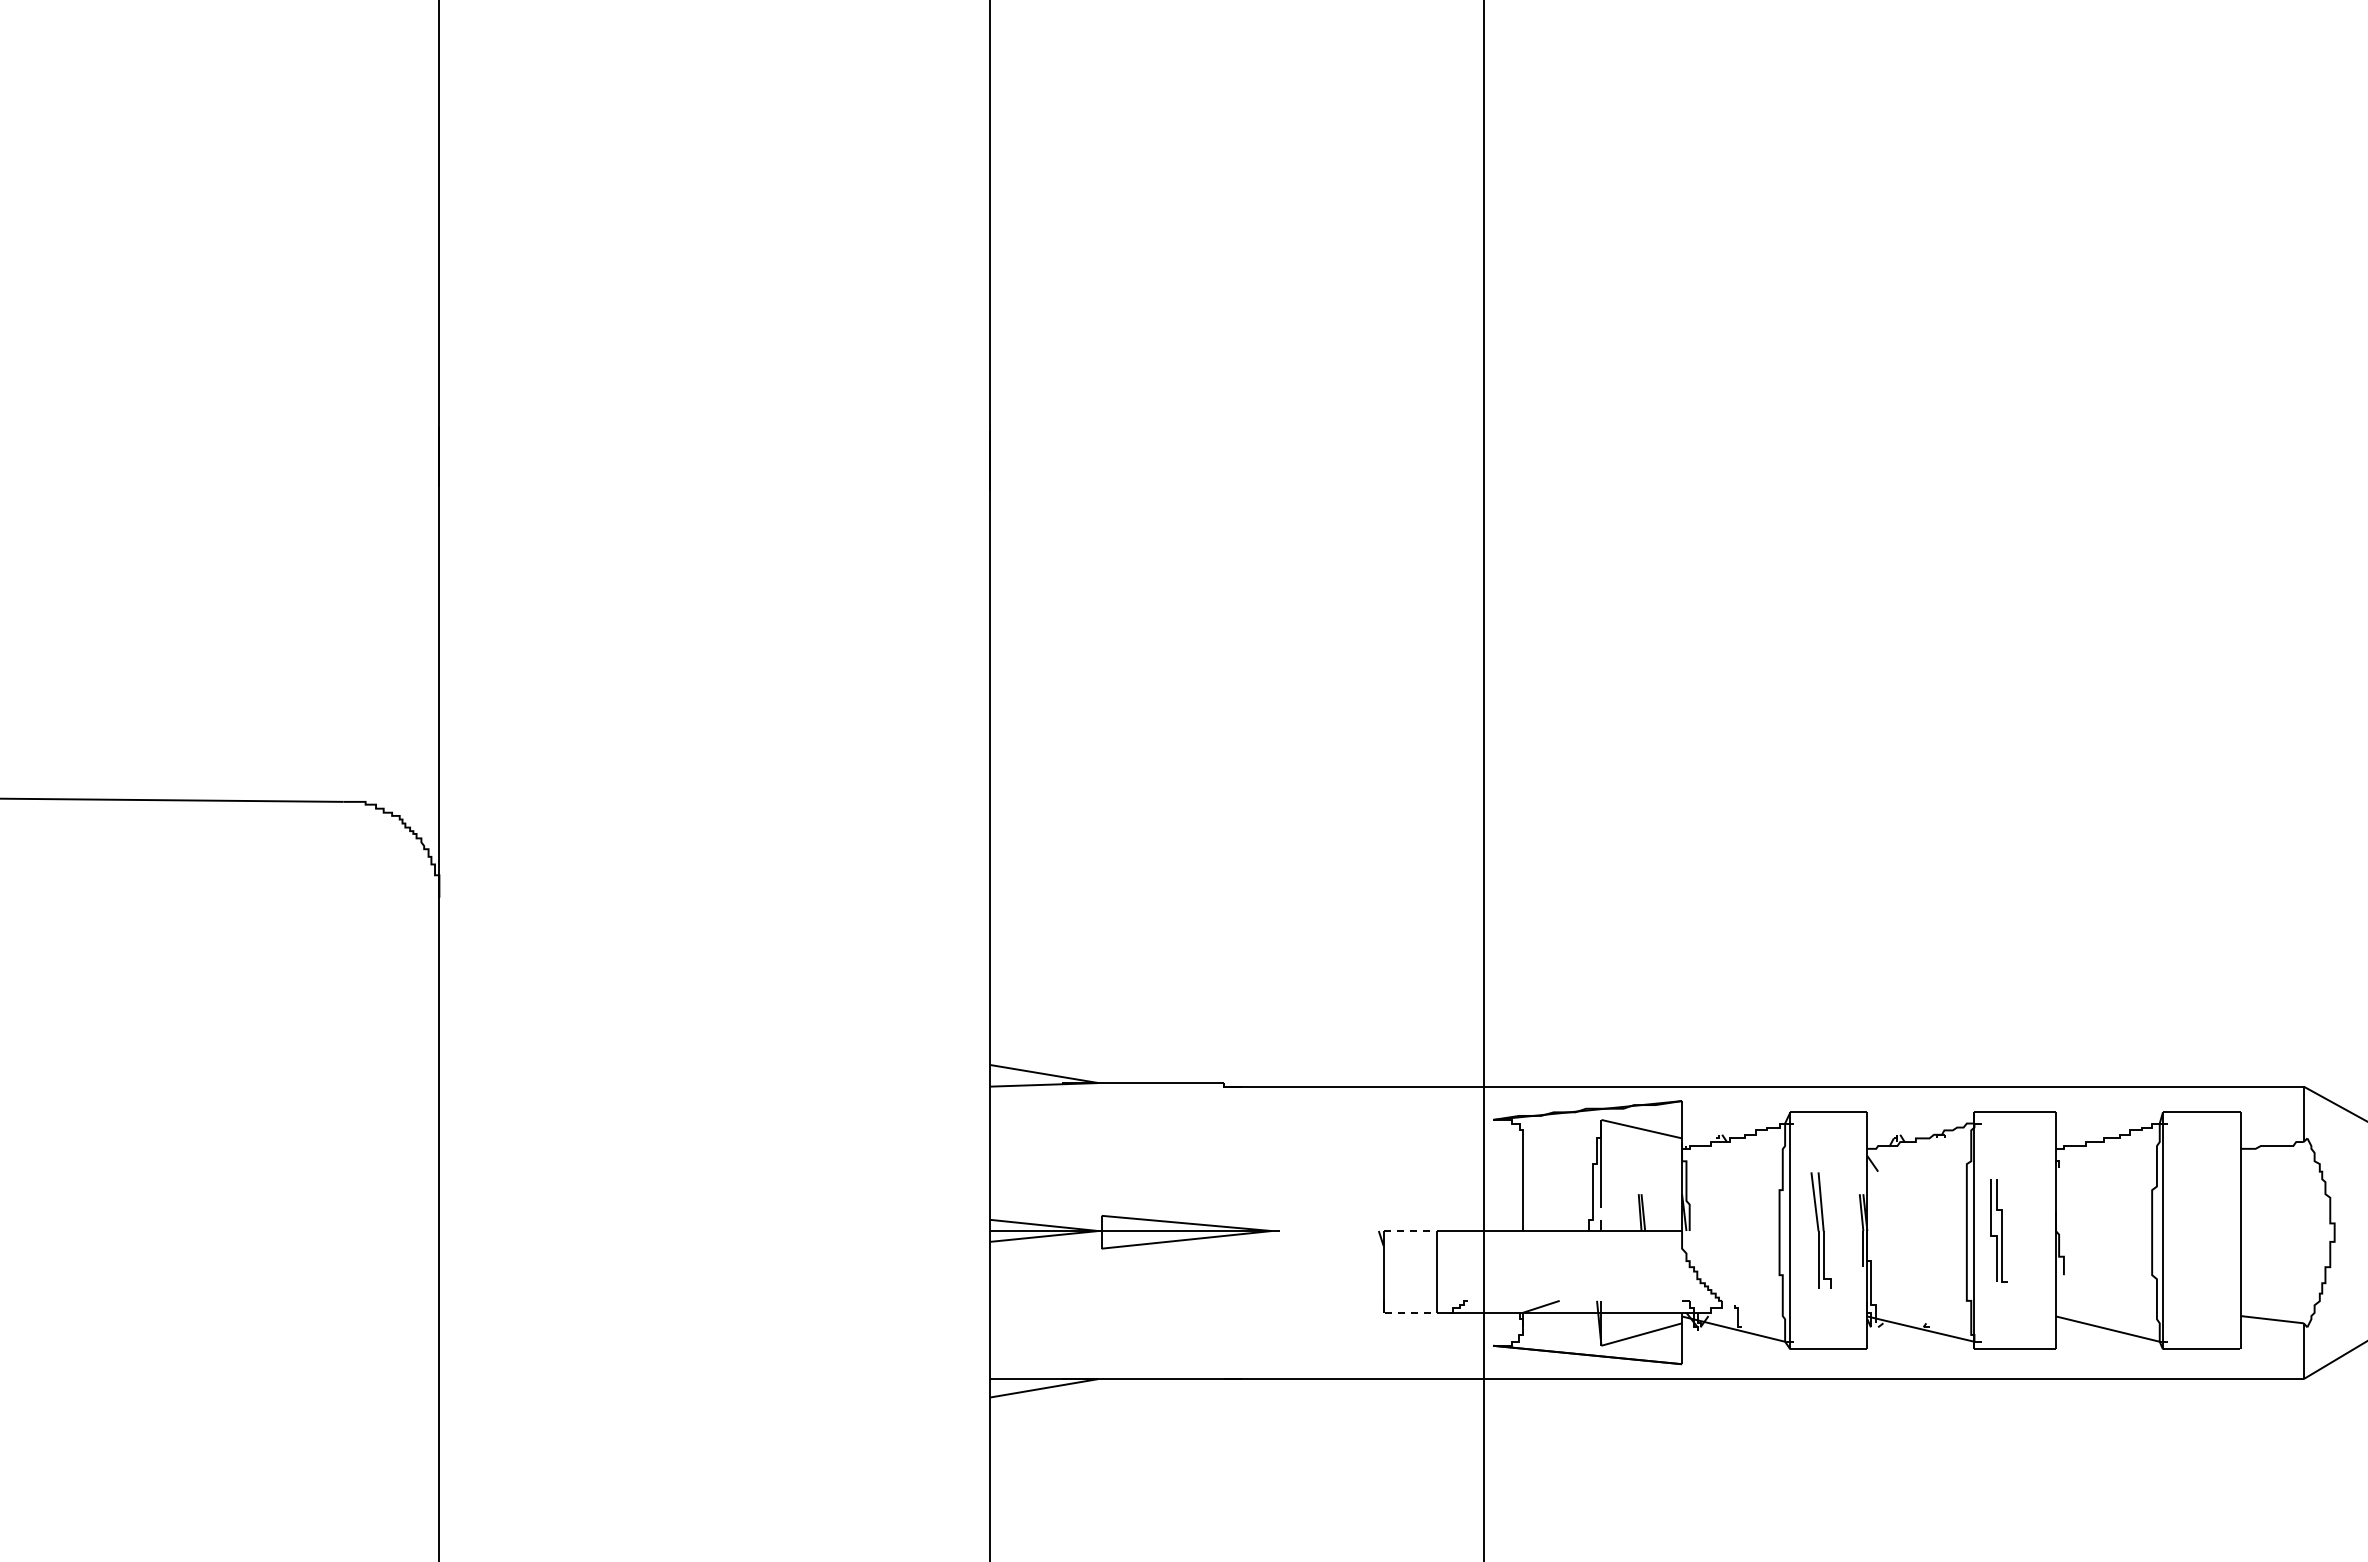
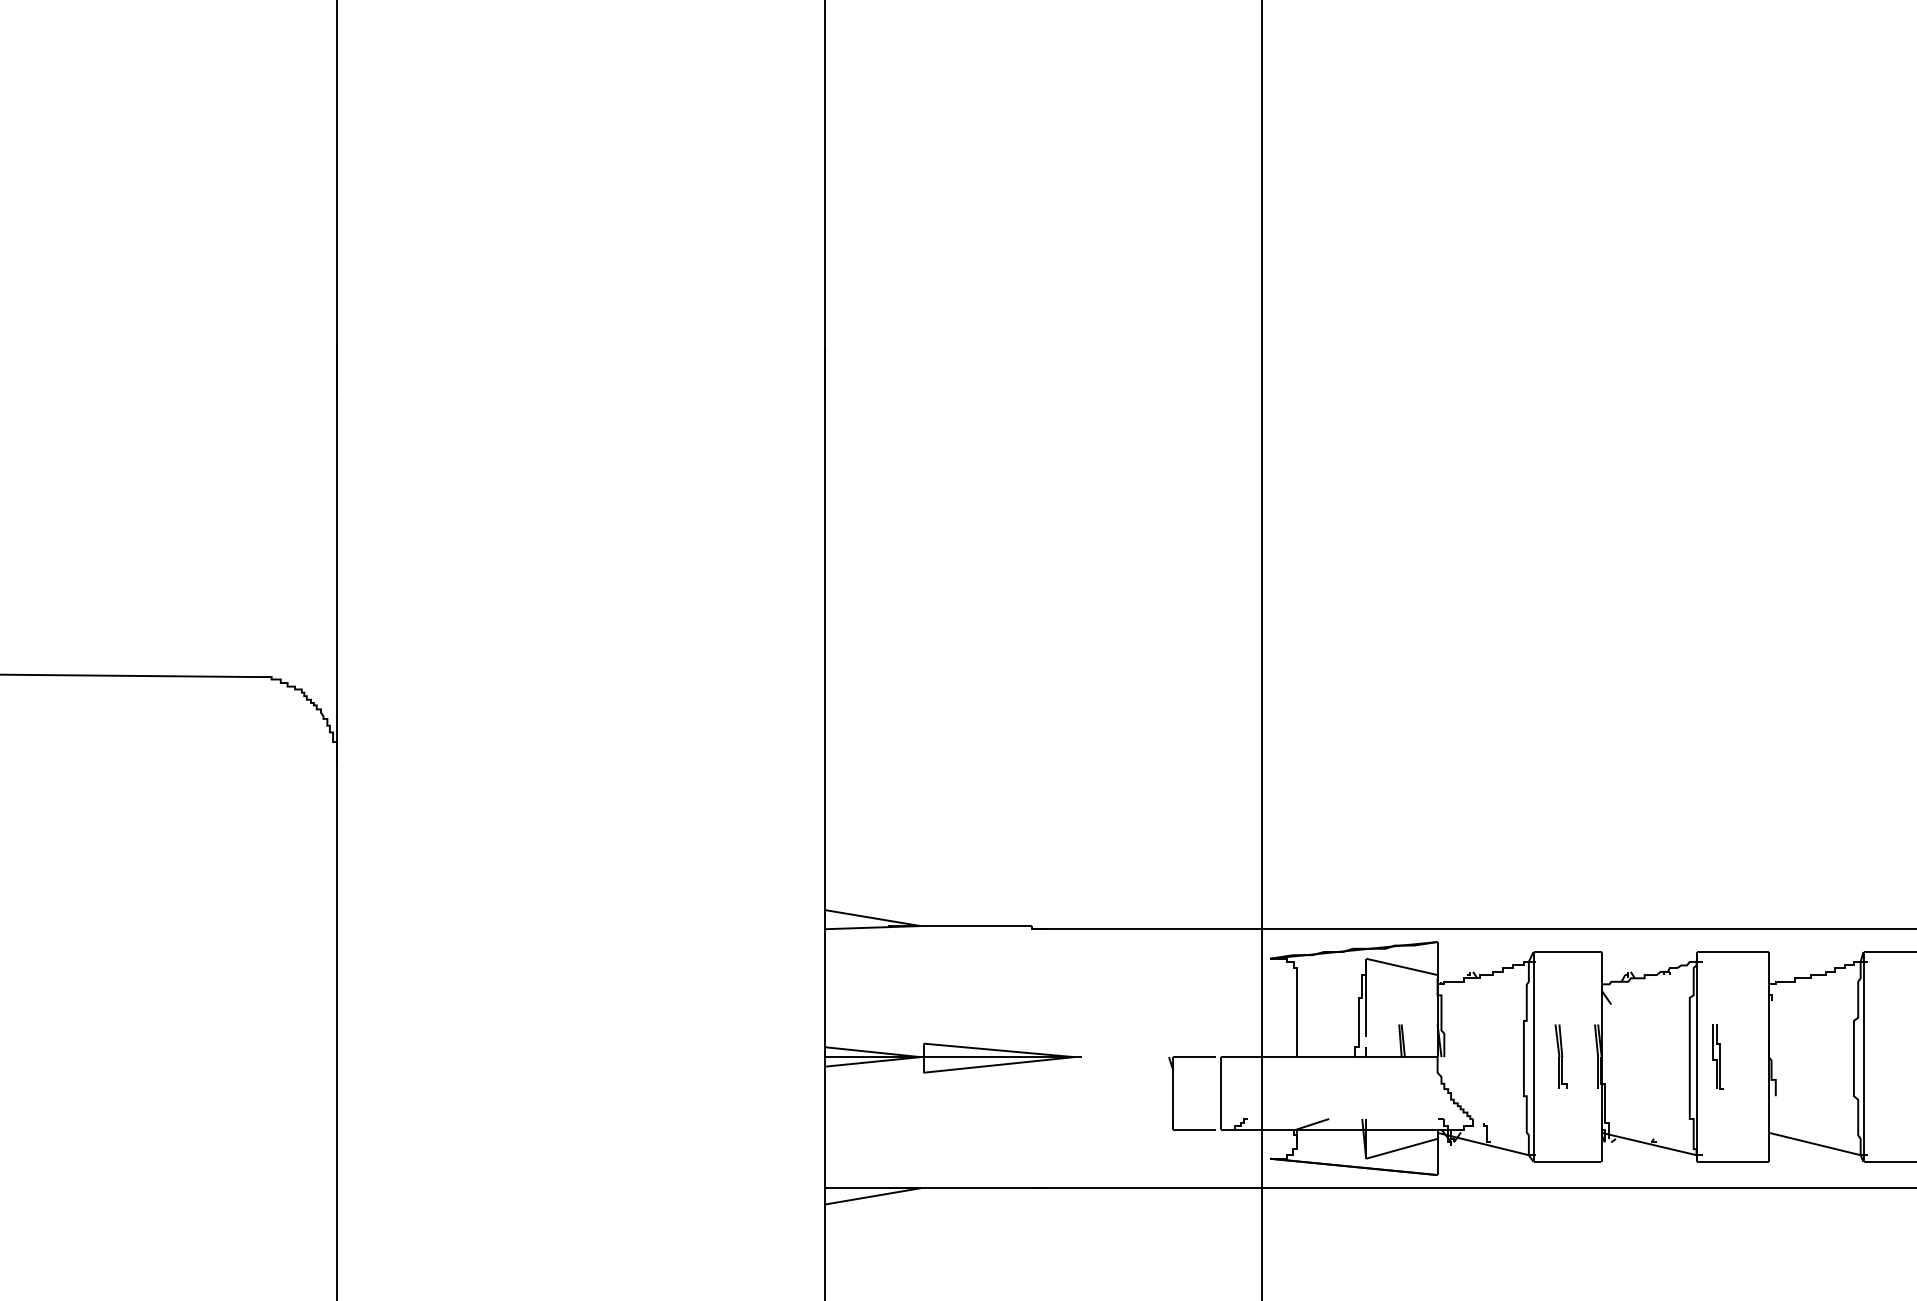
part: (1821, 1230) -> (1561, 1056), size x0.62
part: (1998, 1230) -> (1717, 1056), size x0.71
line: (1407, 1231) -> (1194, 1057), dashed -> solid
line: (1407, 1312) -> (1194, 1129), dashed -> solid

